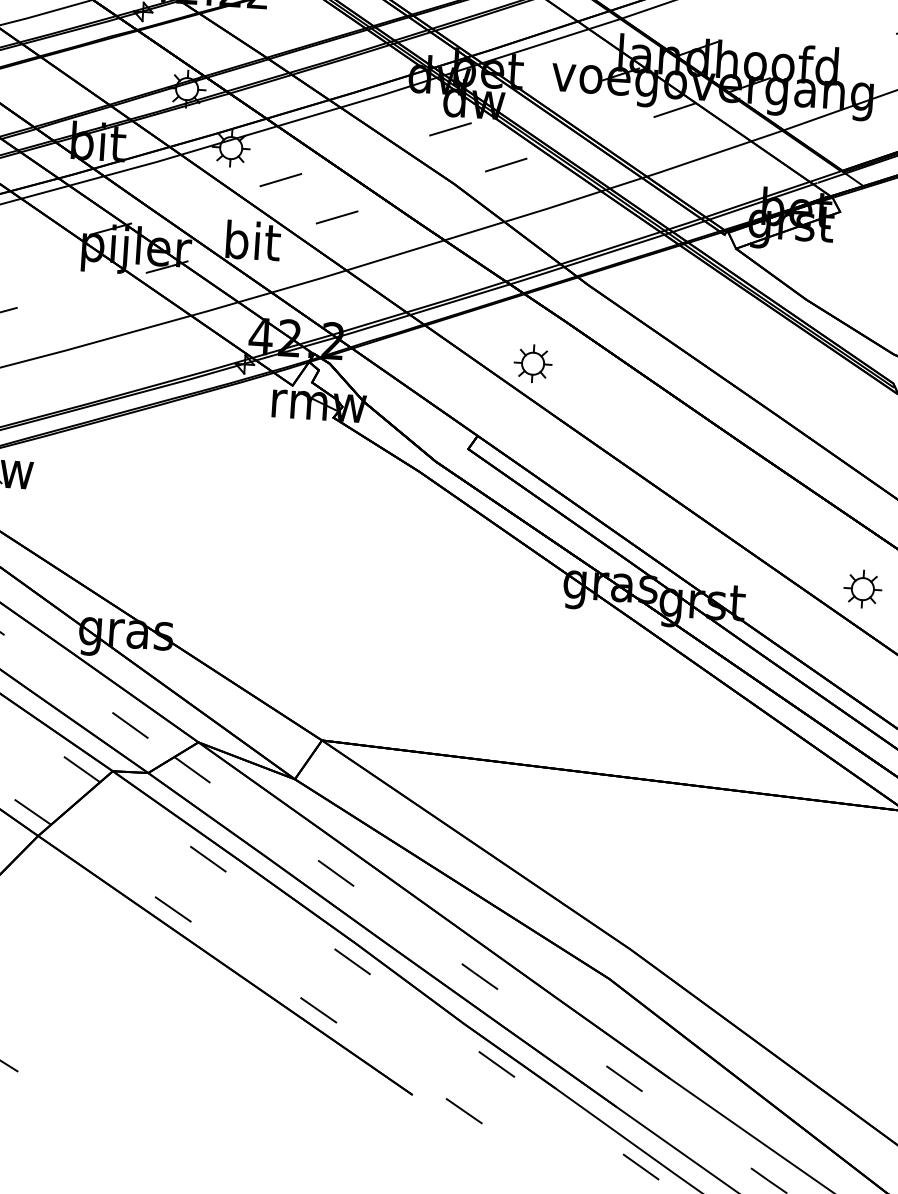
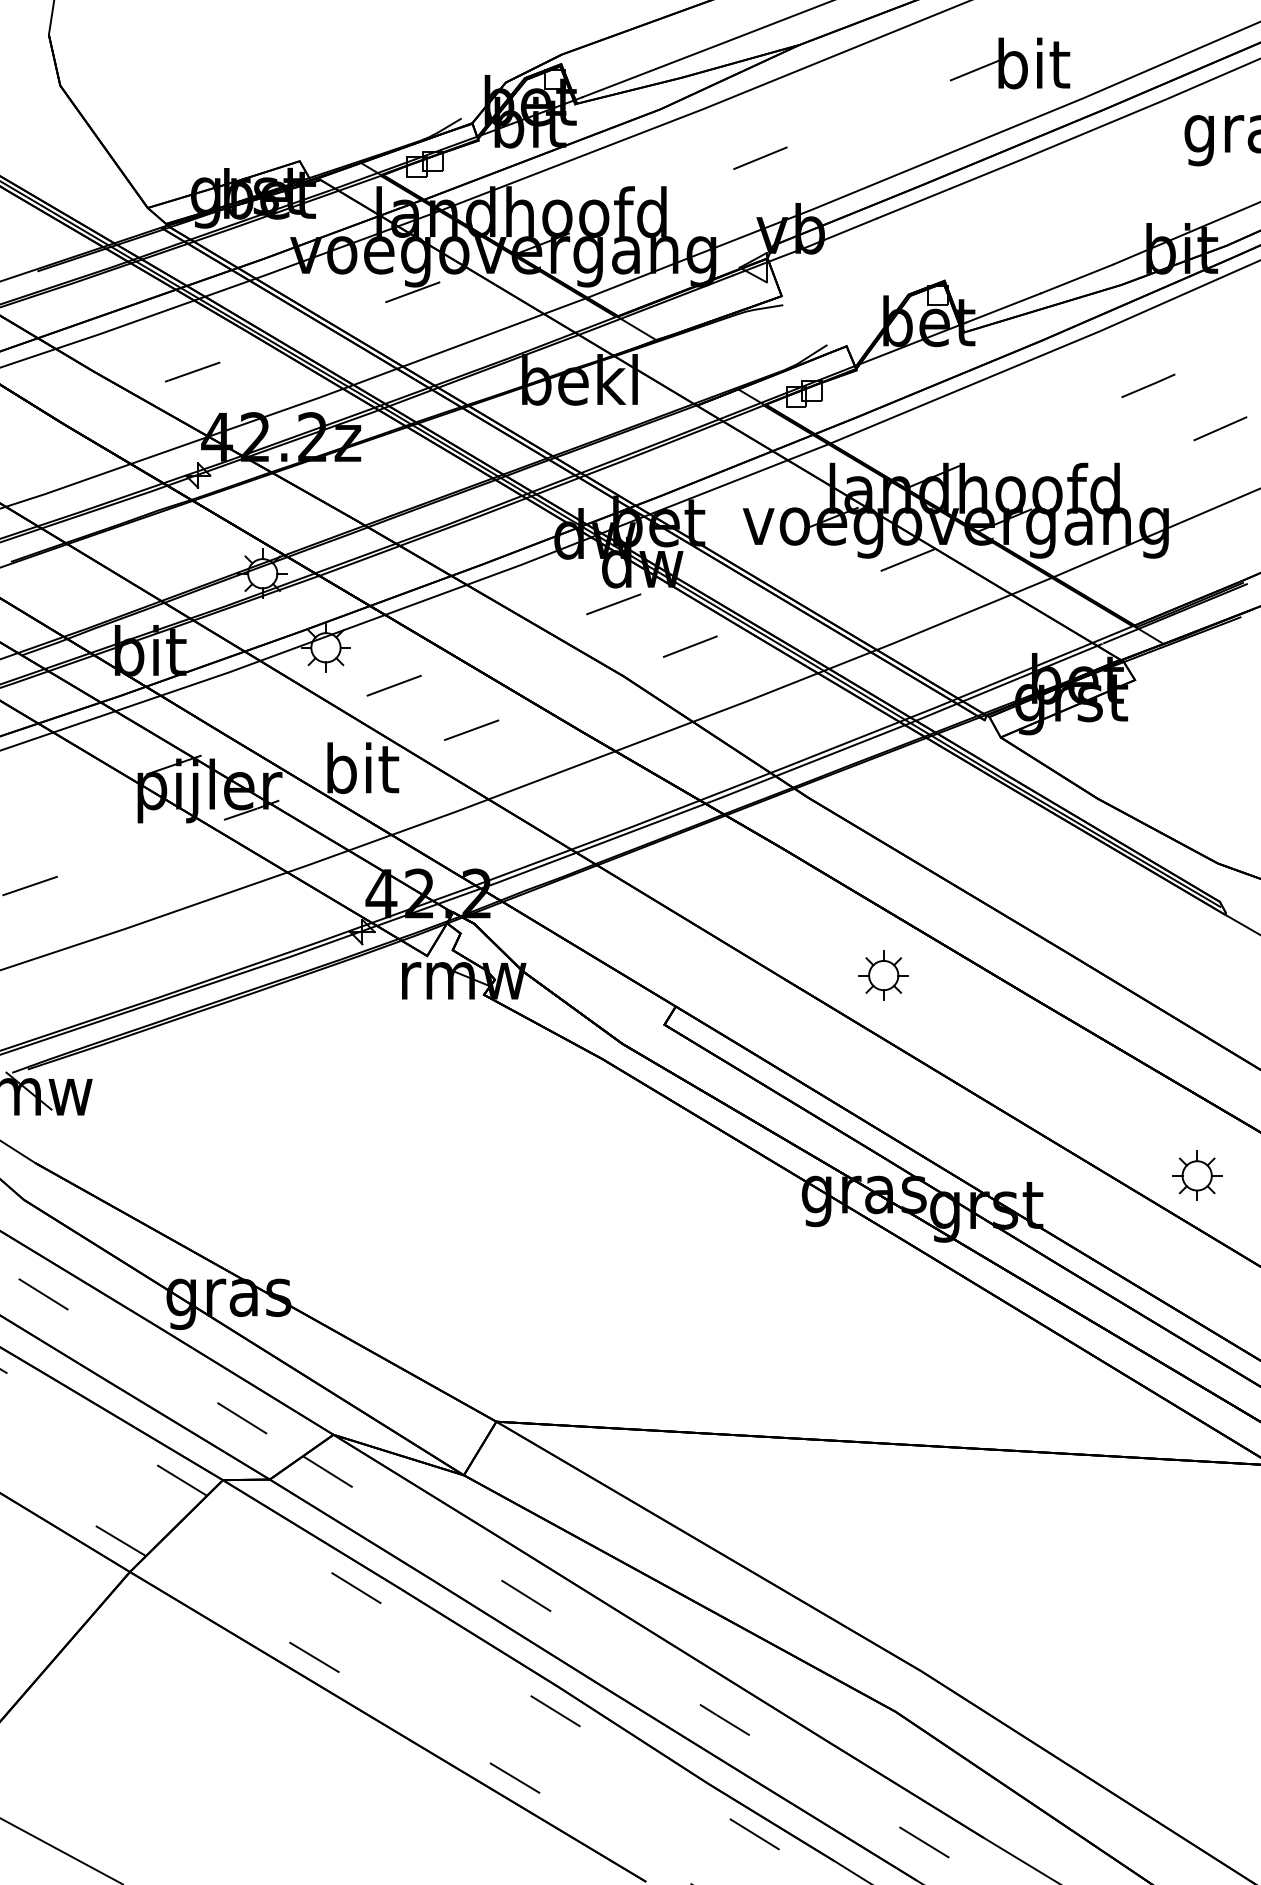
part: (532, 363) -> (883, 975), moved

